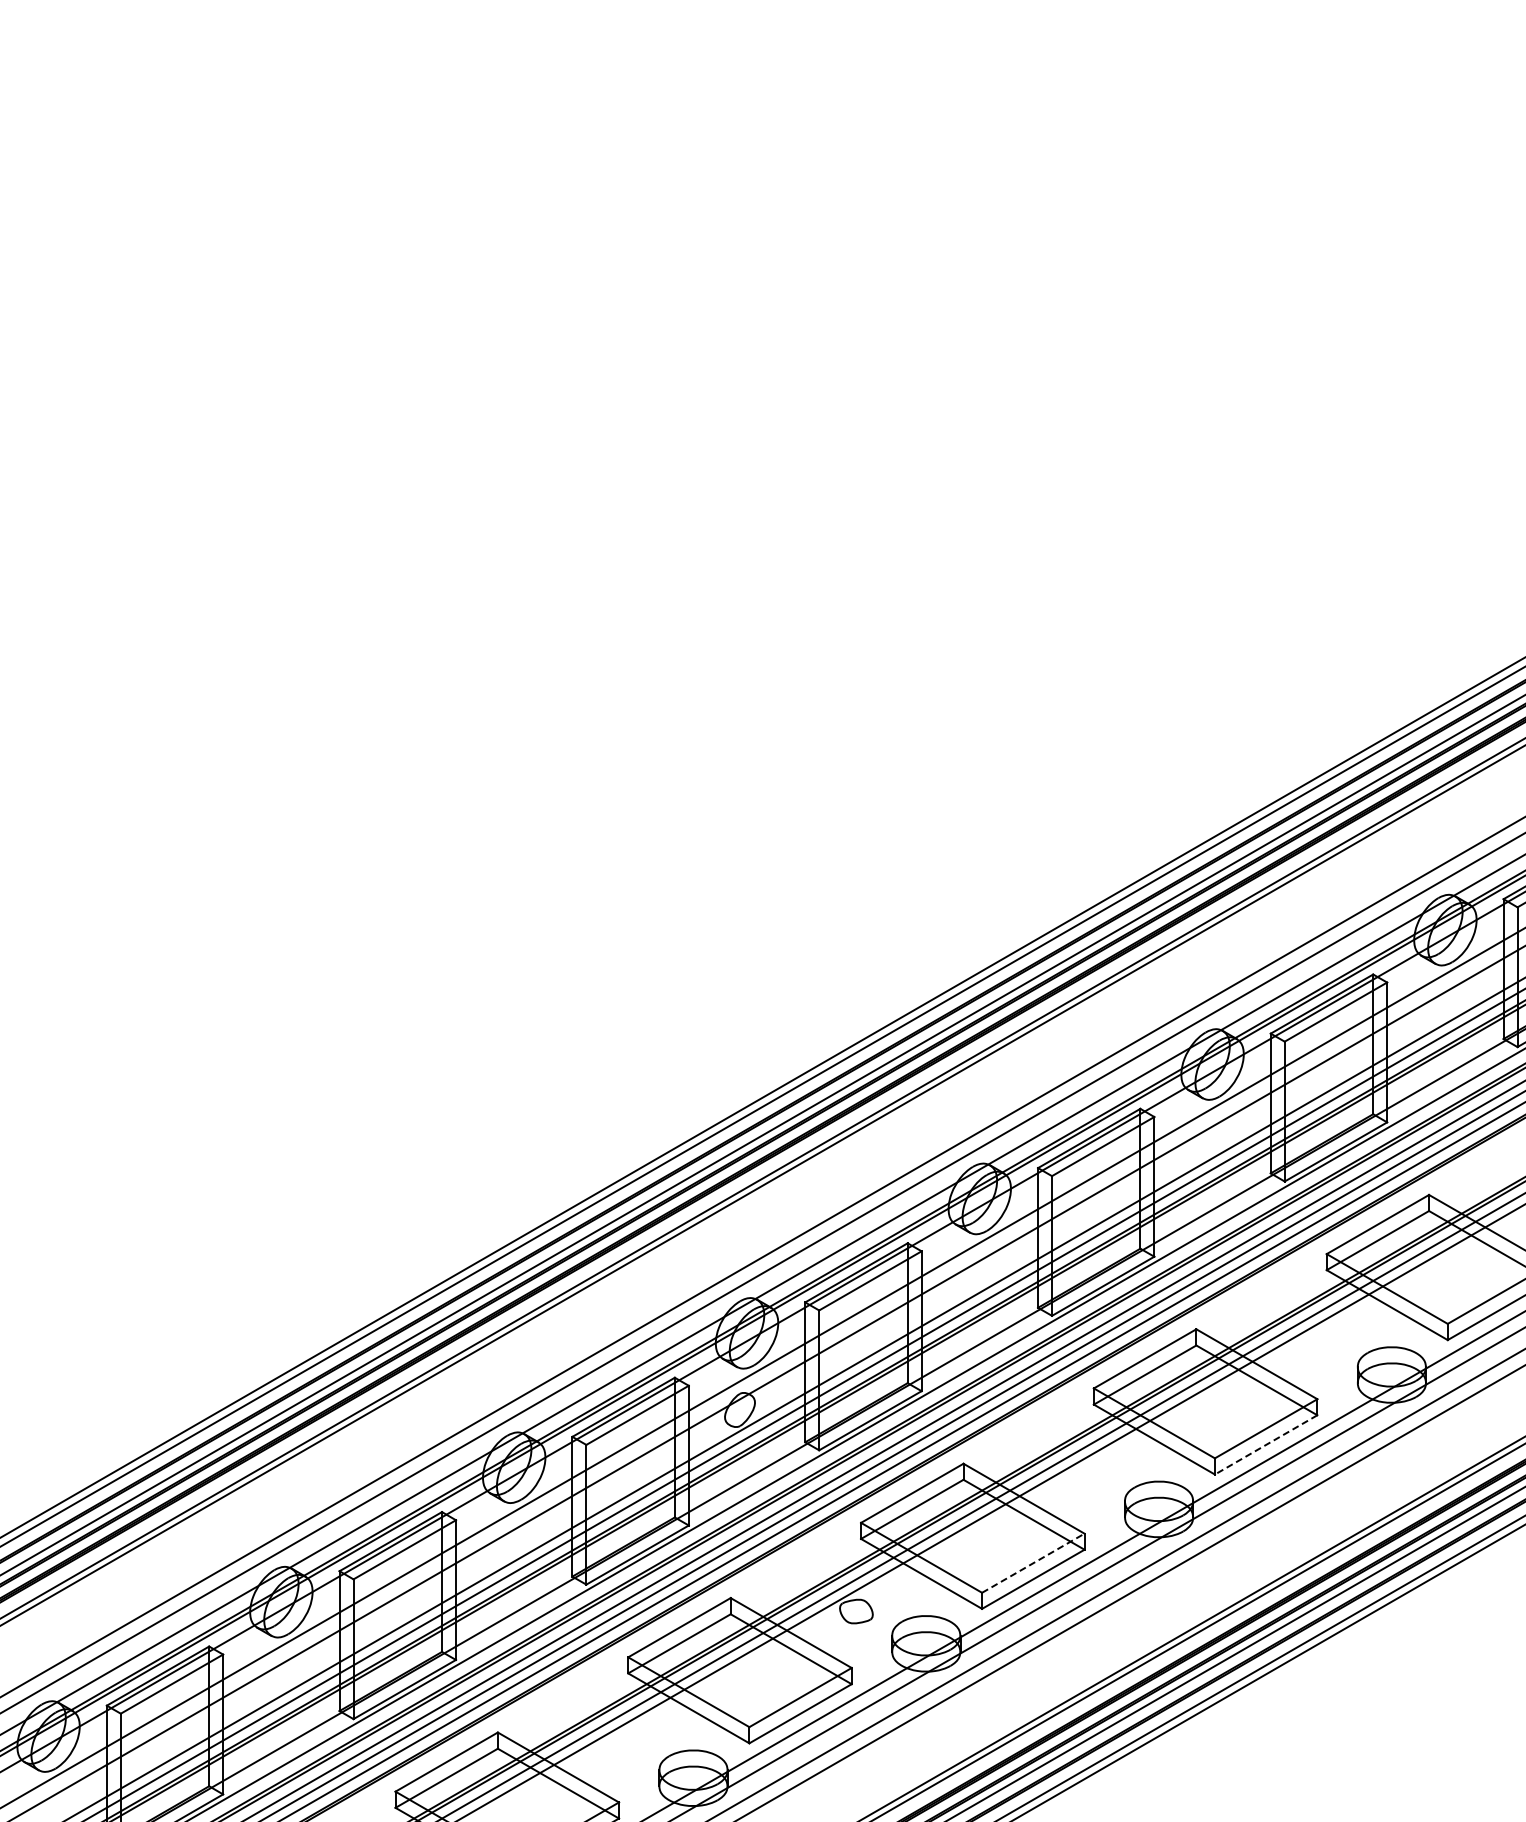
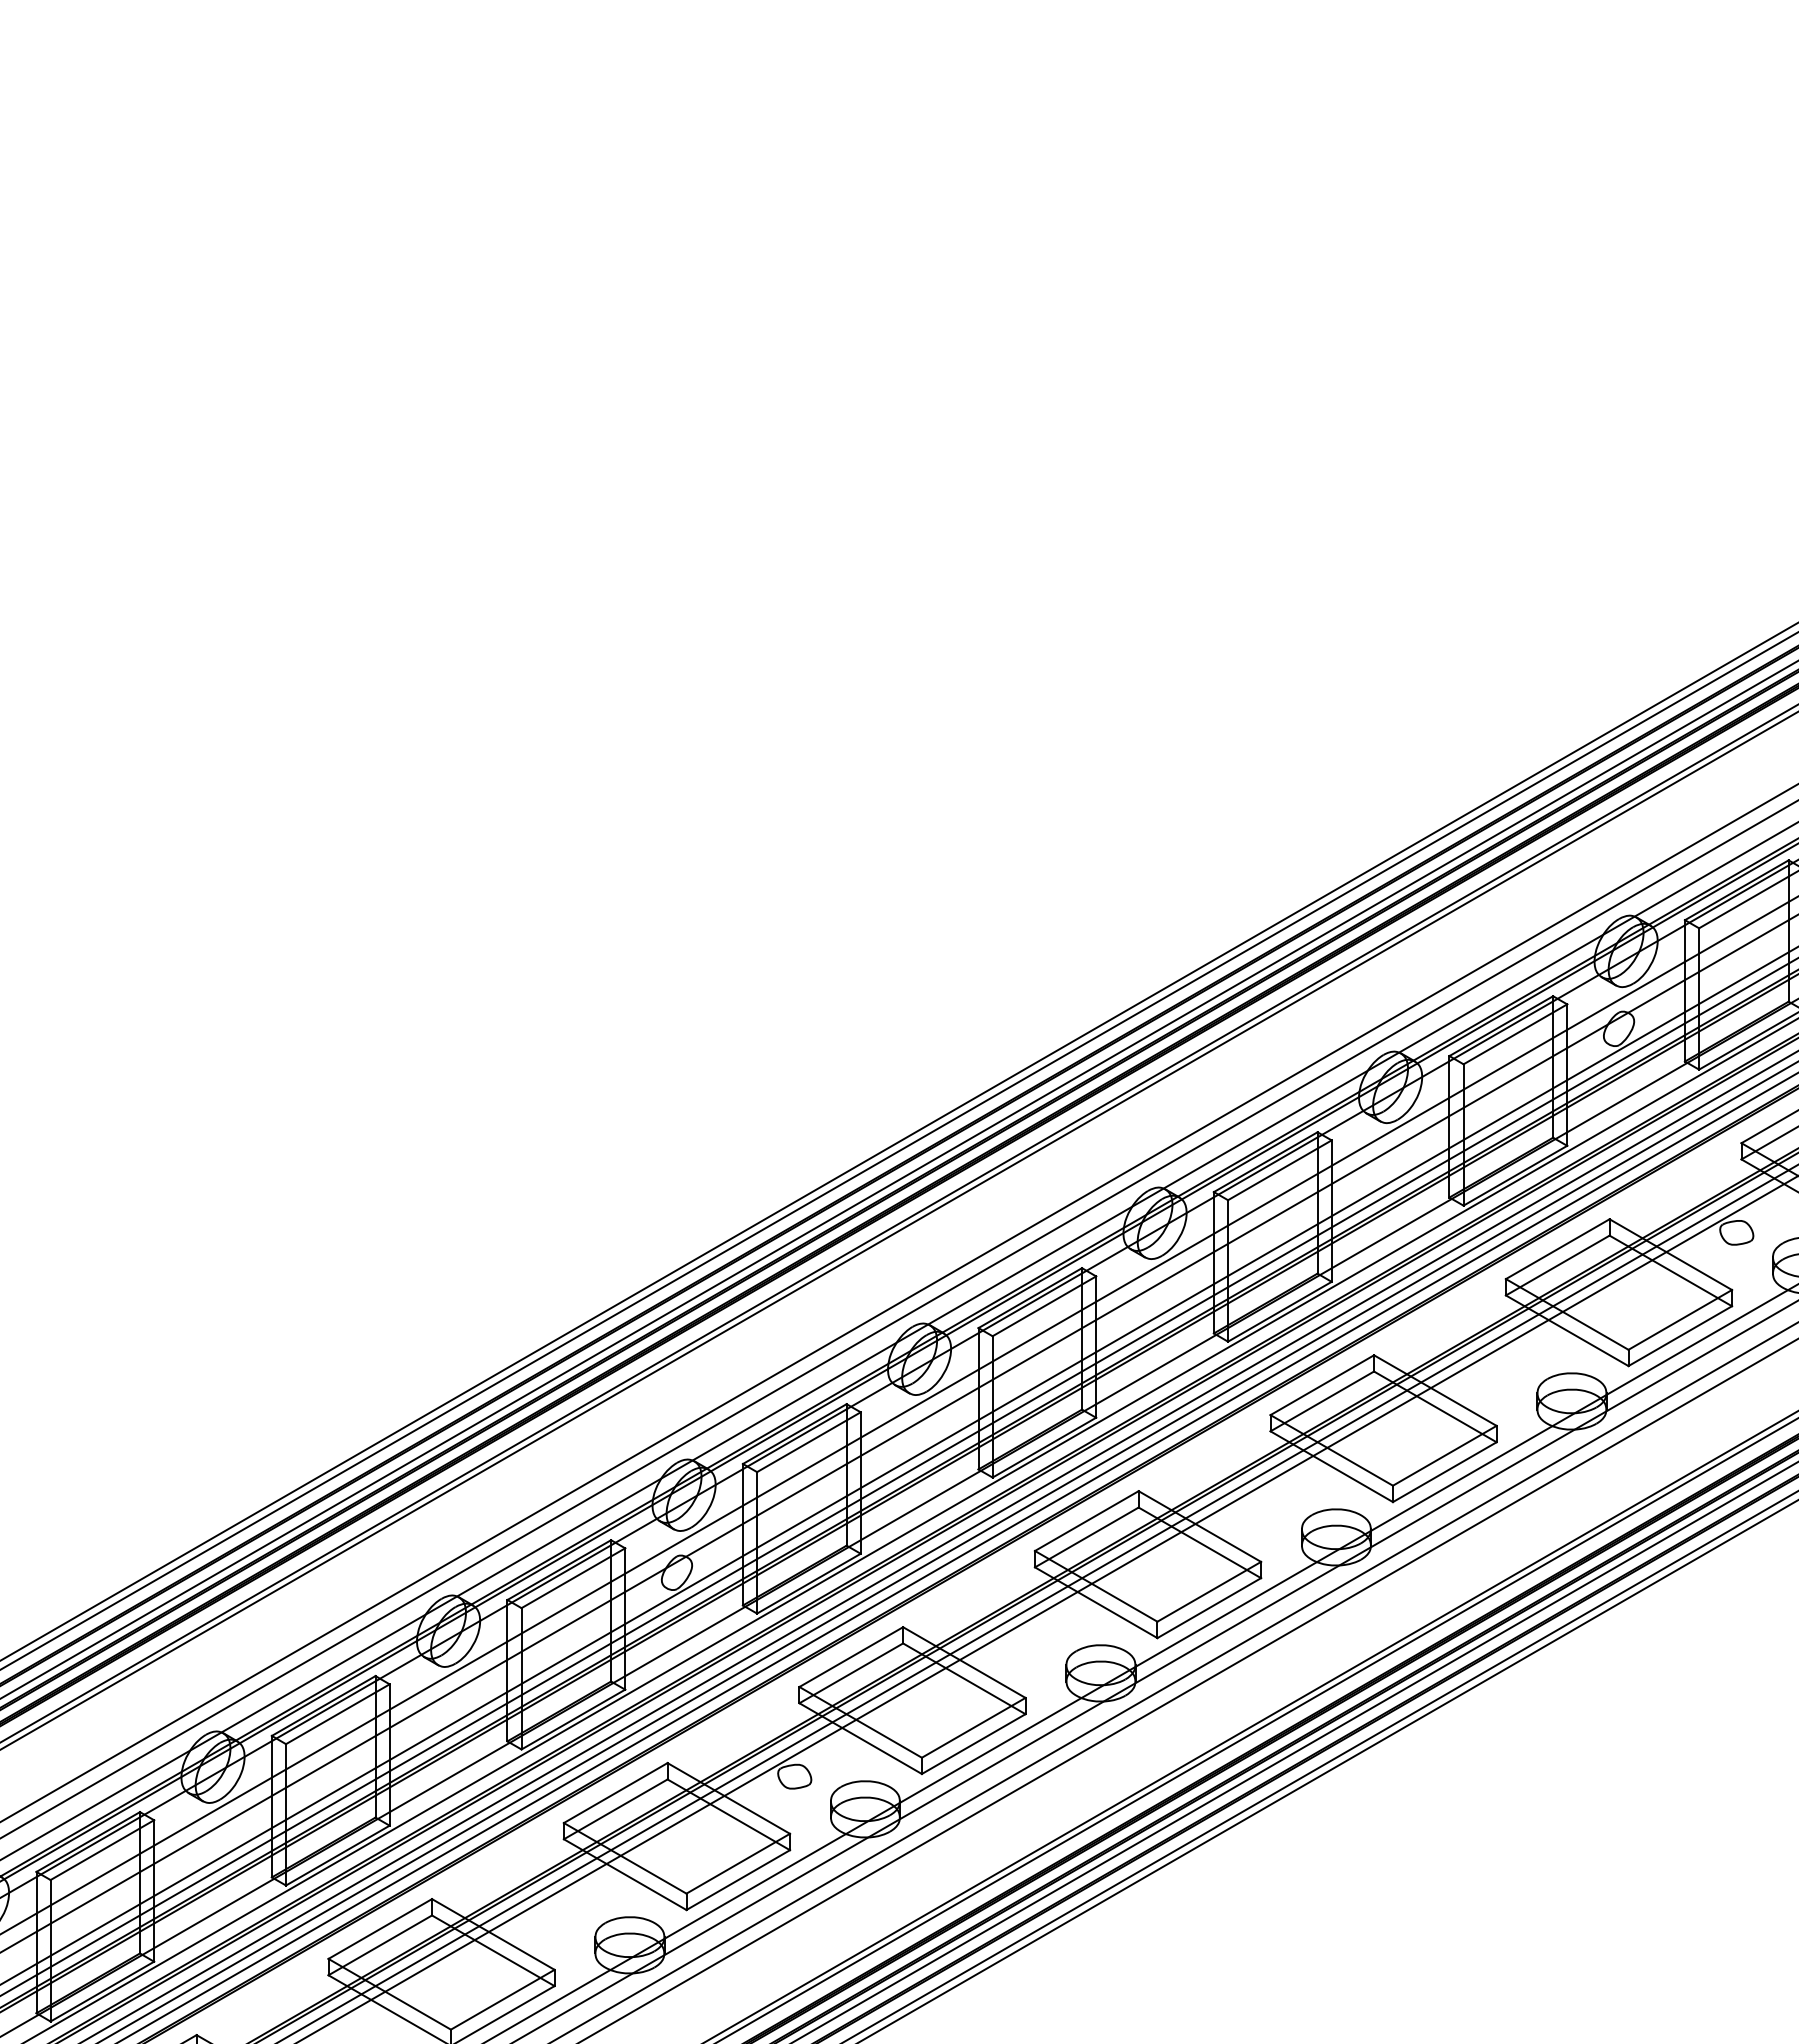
line: (1266, 1445) -> (1209, 1608), dashed -> solid
line: (1033, 1562) -> (973, 1727), dashed -> solid

